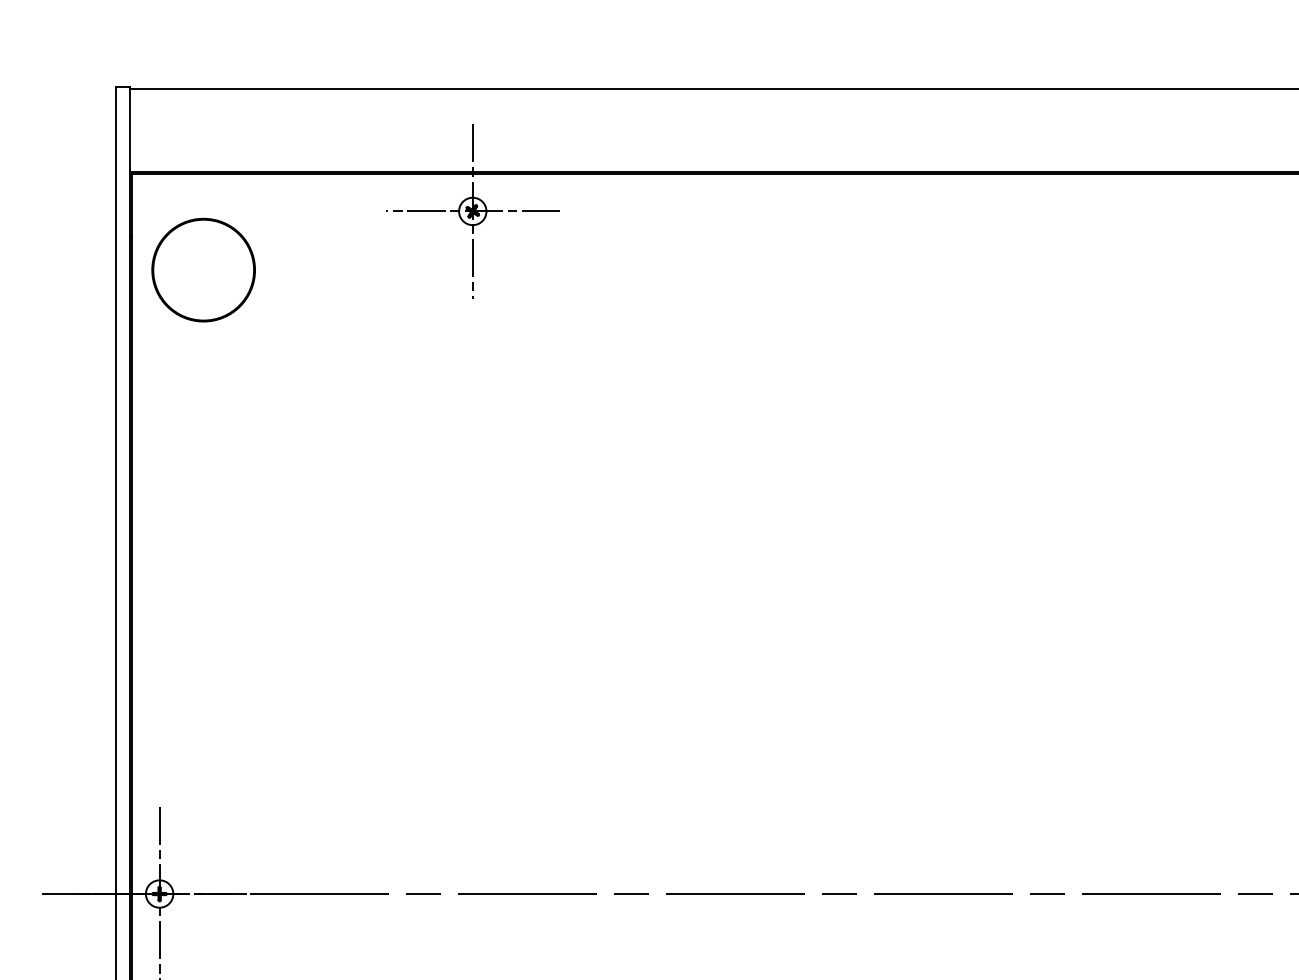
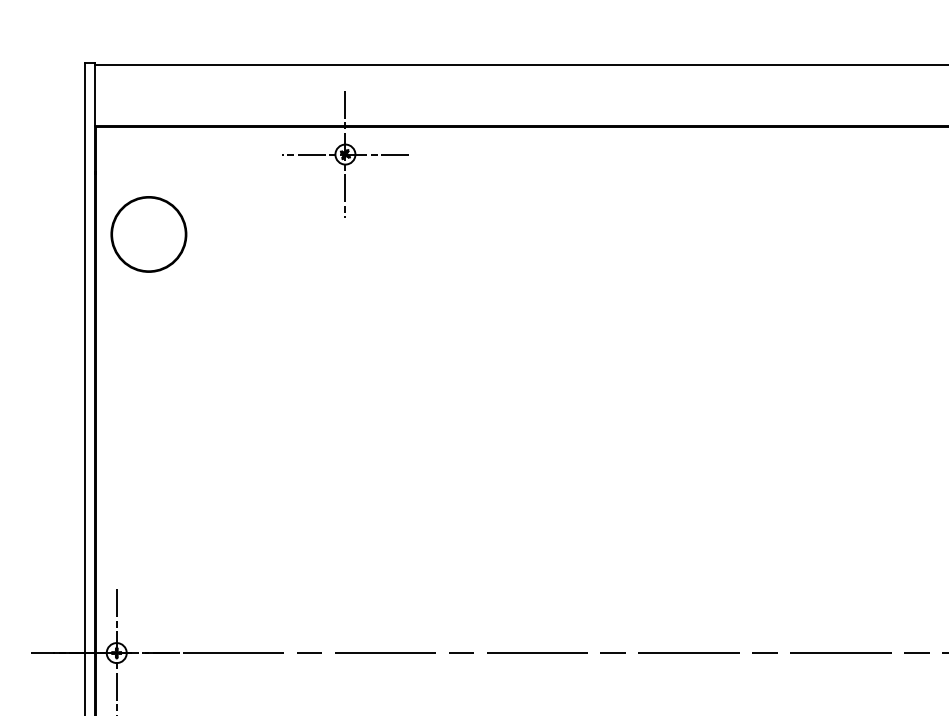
circle: (203, 270) -> (148, 234), moved

